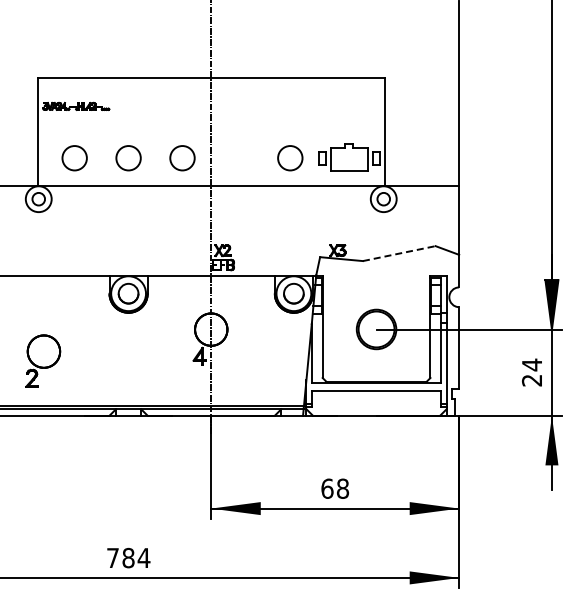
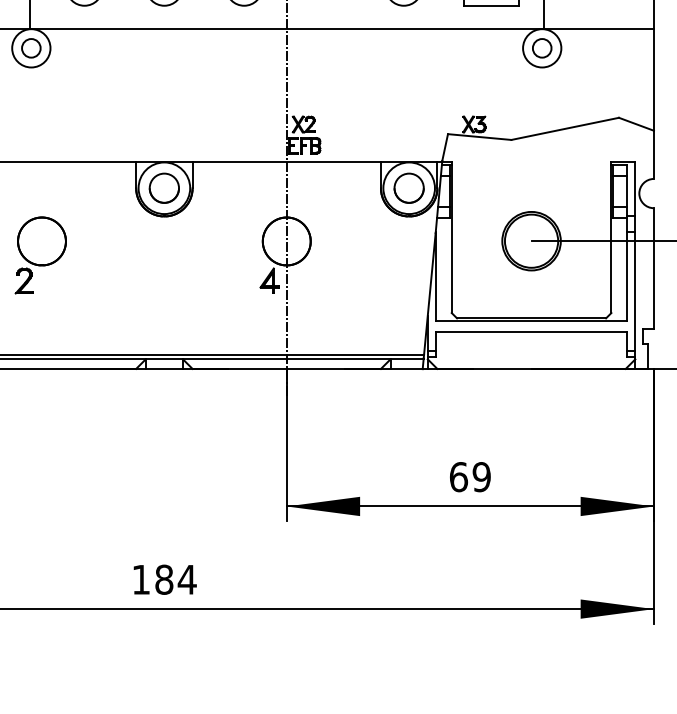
line: (399, 253) -> (565, 128), dashed -> solid
part: (43, 360) -> (41, 254), moved
text: (342, 488) -> (481, 476), 68 -> 69
text: (112, 557) -> (140, 578), 784 -> 184

